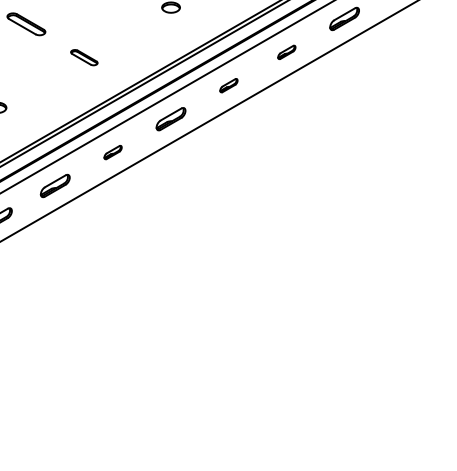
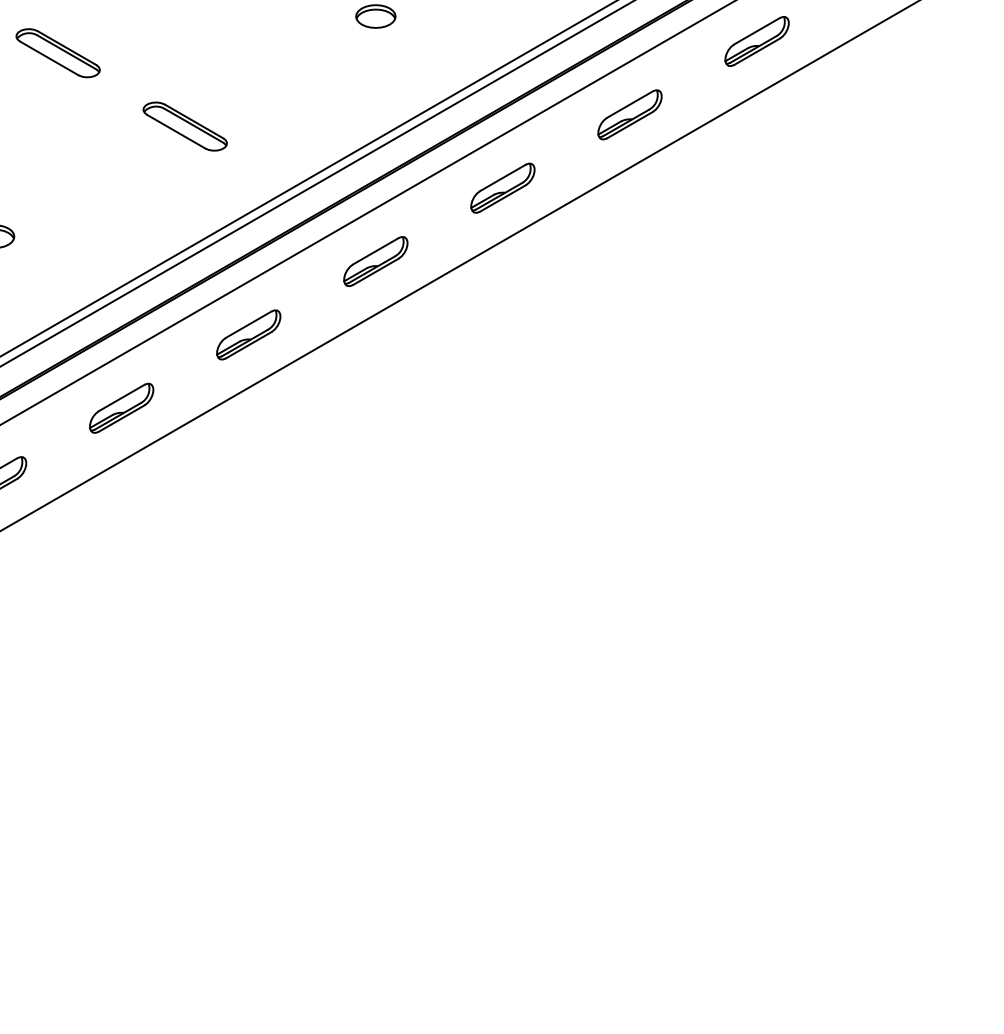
part: (286, 52) -> (629, 115), size x1.67
part: (84, 57) -> (185, 126), size x1.43
part: (228, 85) -> (502, 187), size x1.67
part: (112, 152) -> (247, 334), size x1.67

